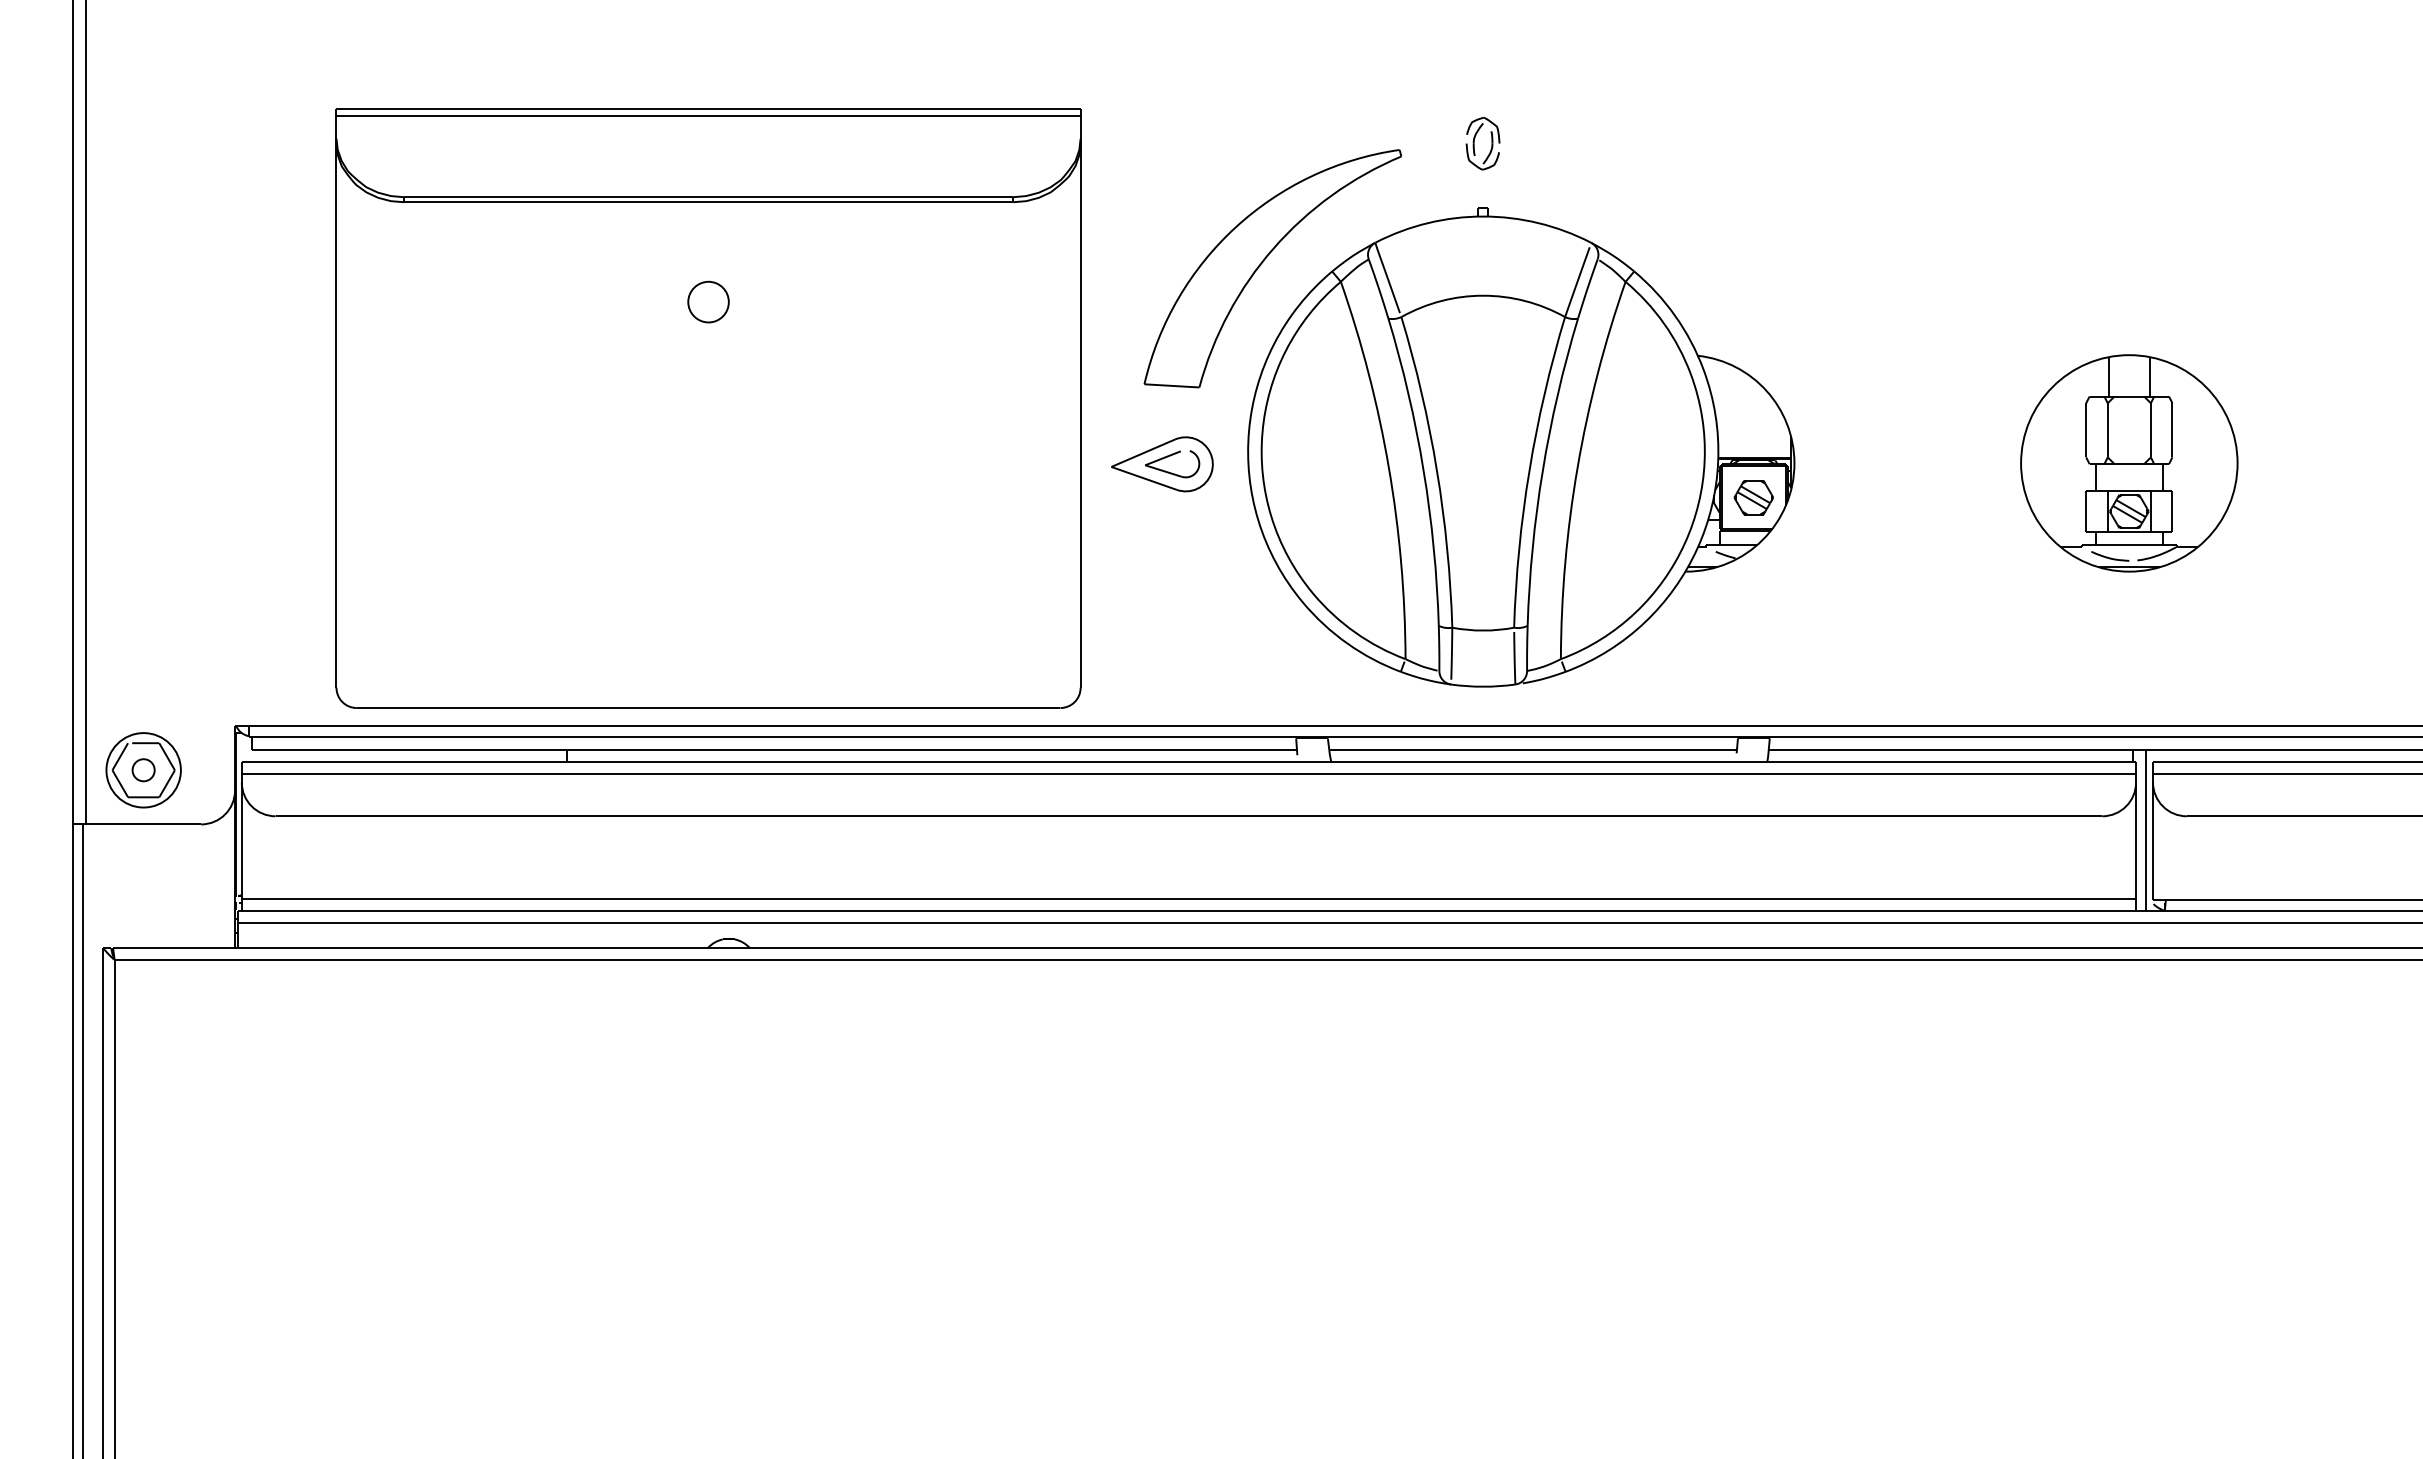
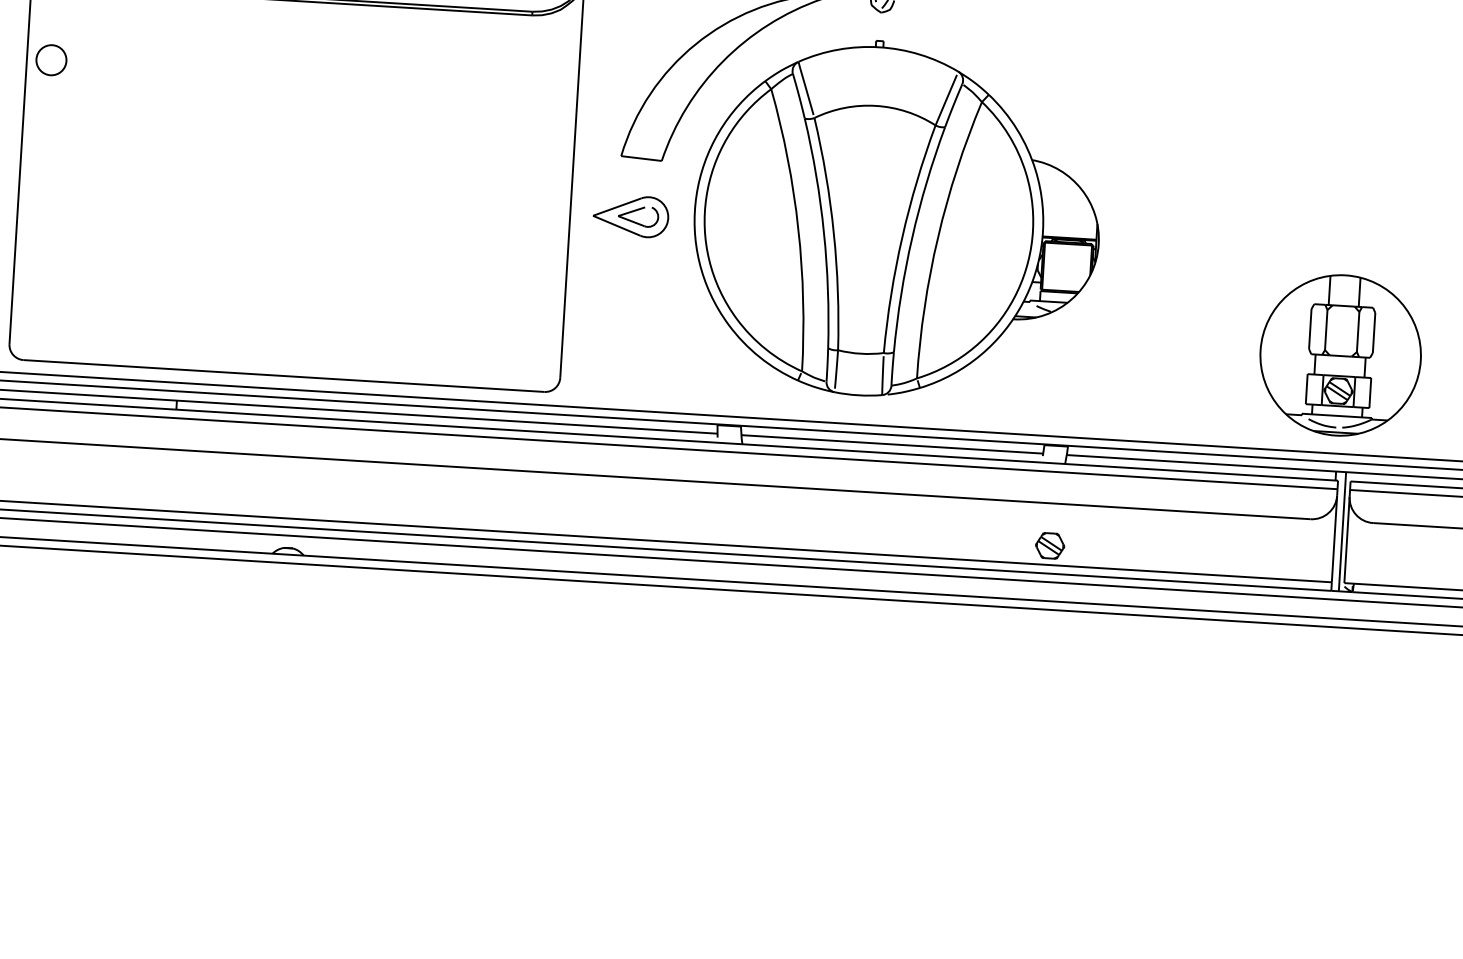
part: (708, 301) -> (51, 59), moved
part: (2129, 463) -> (1340, 355), moved
part: (1753, 497) -> (1049, 545), moved

